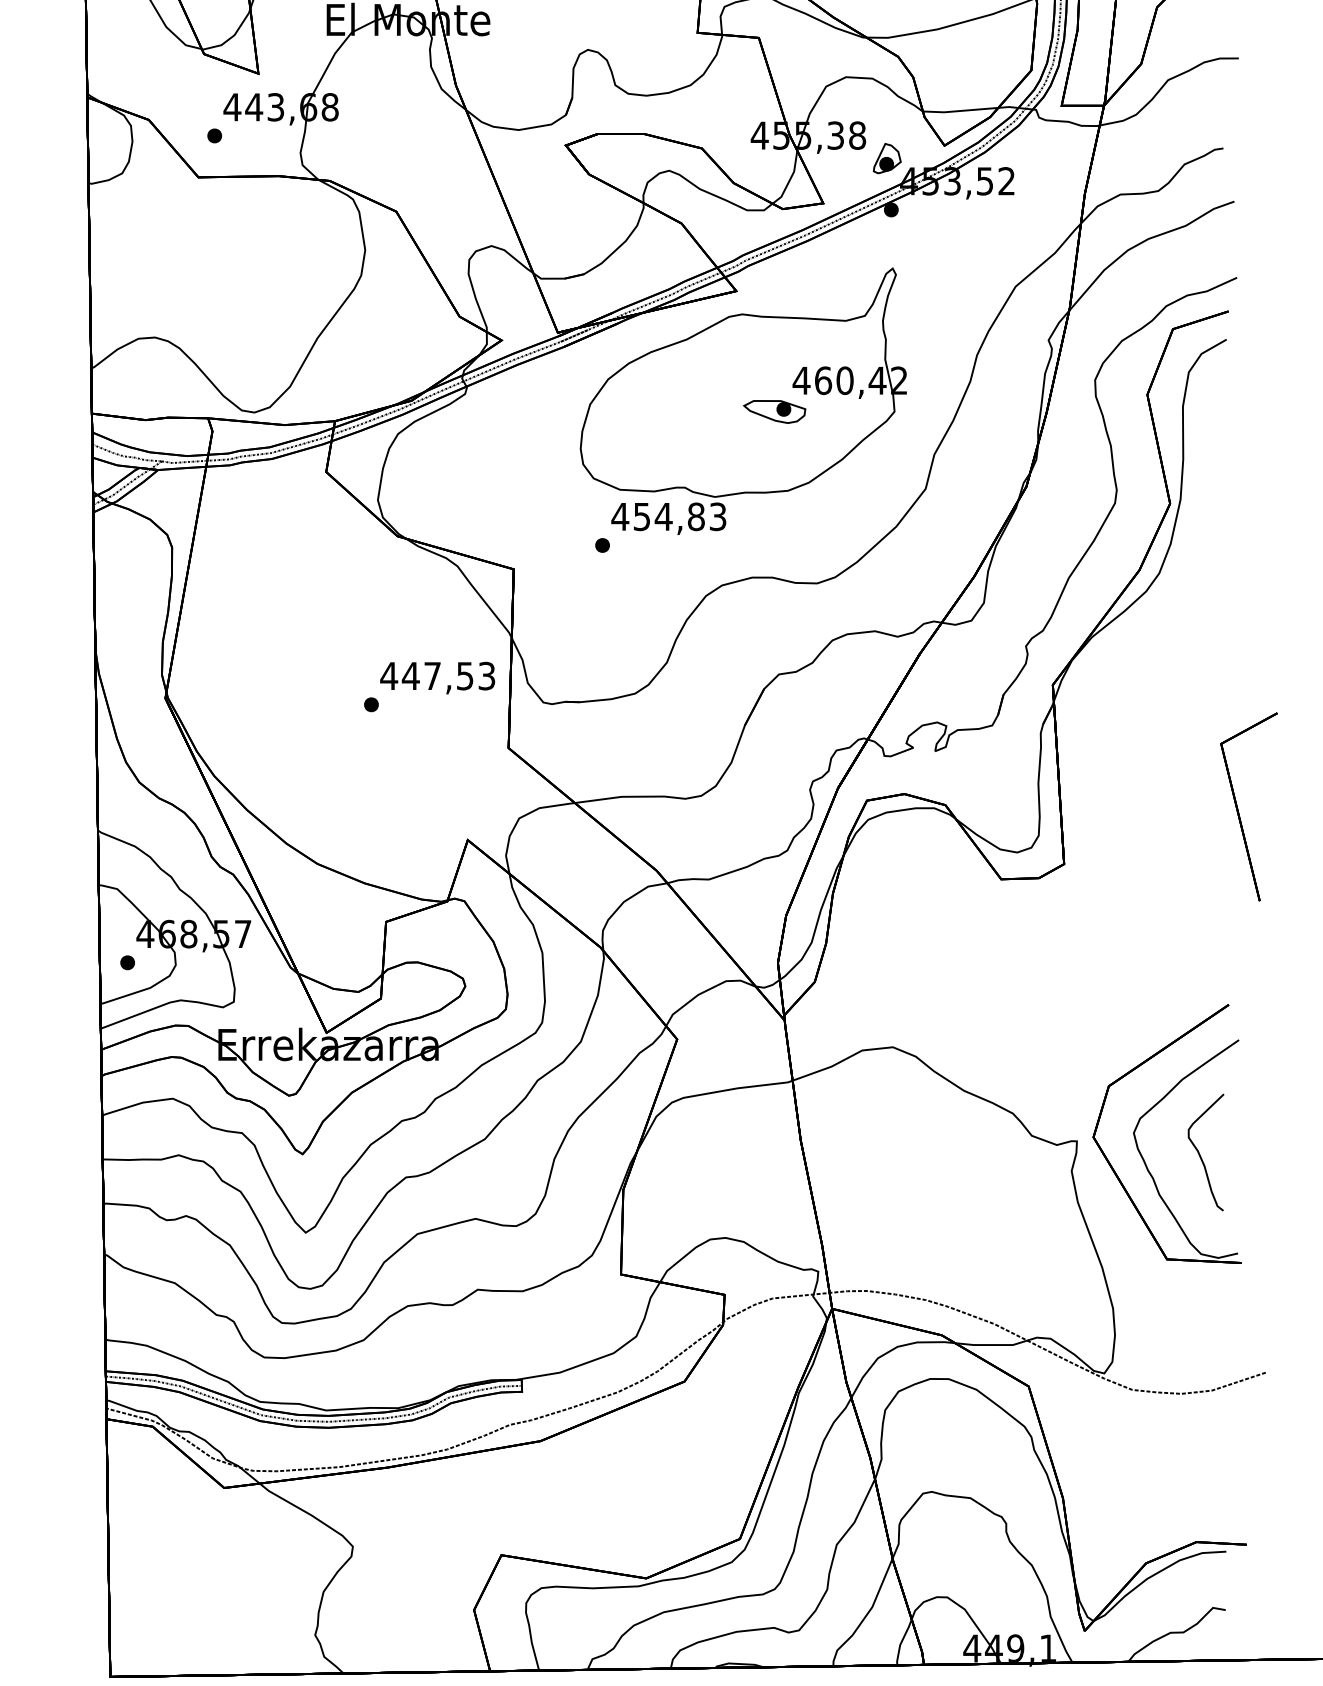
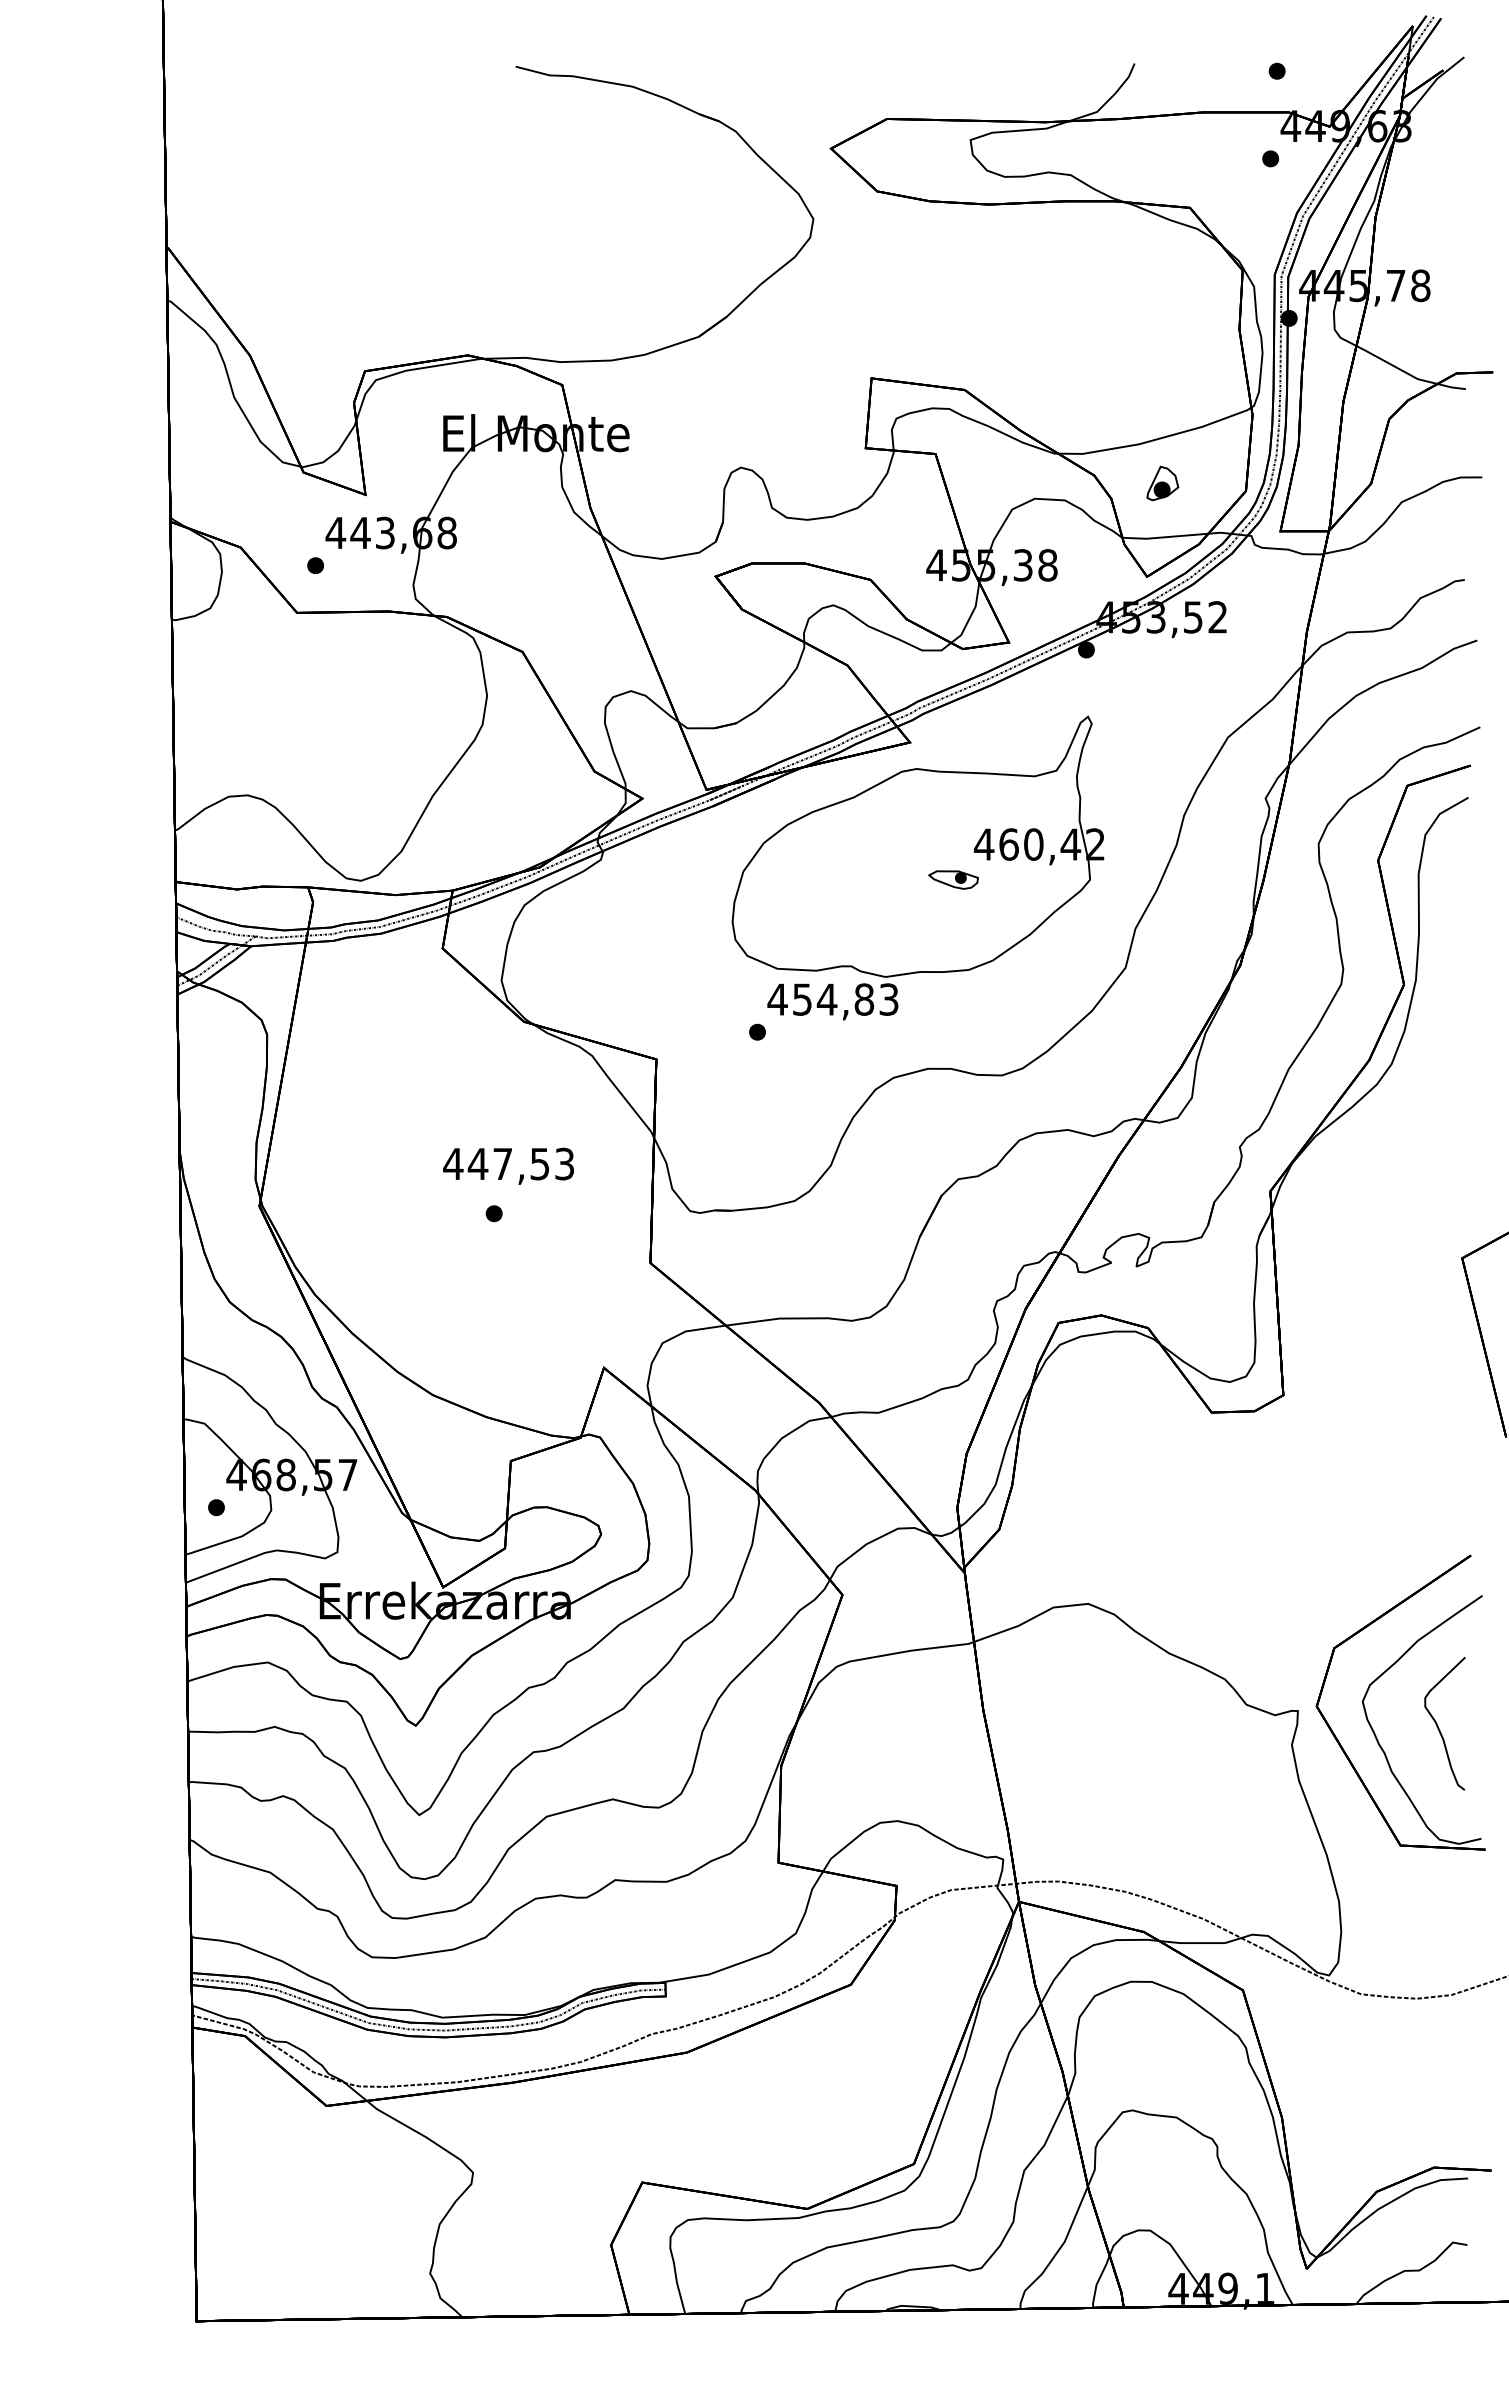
part: (886, 158) -> (1162, 483), moved
part: (774, 411) -> (953, 879), size x0.7
text: (437, 677) -> (508, 1165), moved

